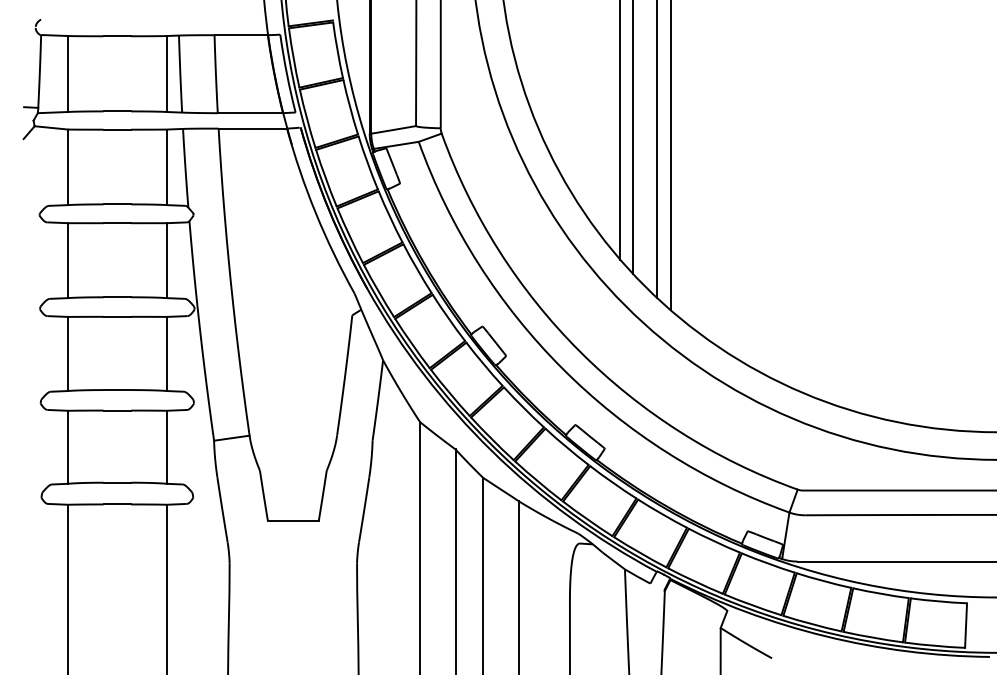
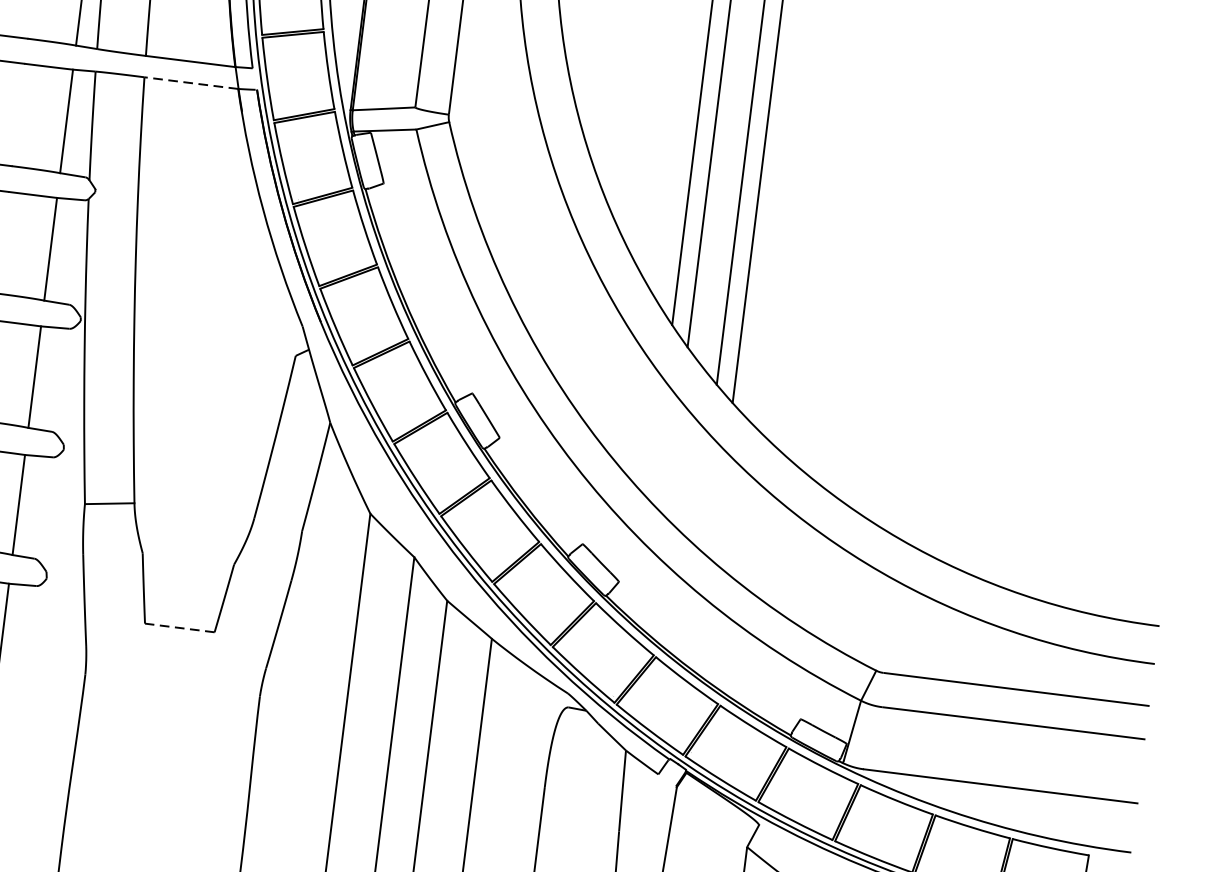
line: (252, 128) -> (190, 82), solid -> dashed
line: (292, 521) -> (178, 628), solid -> dashed

